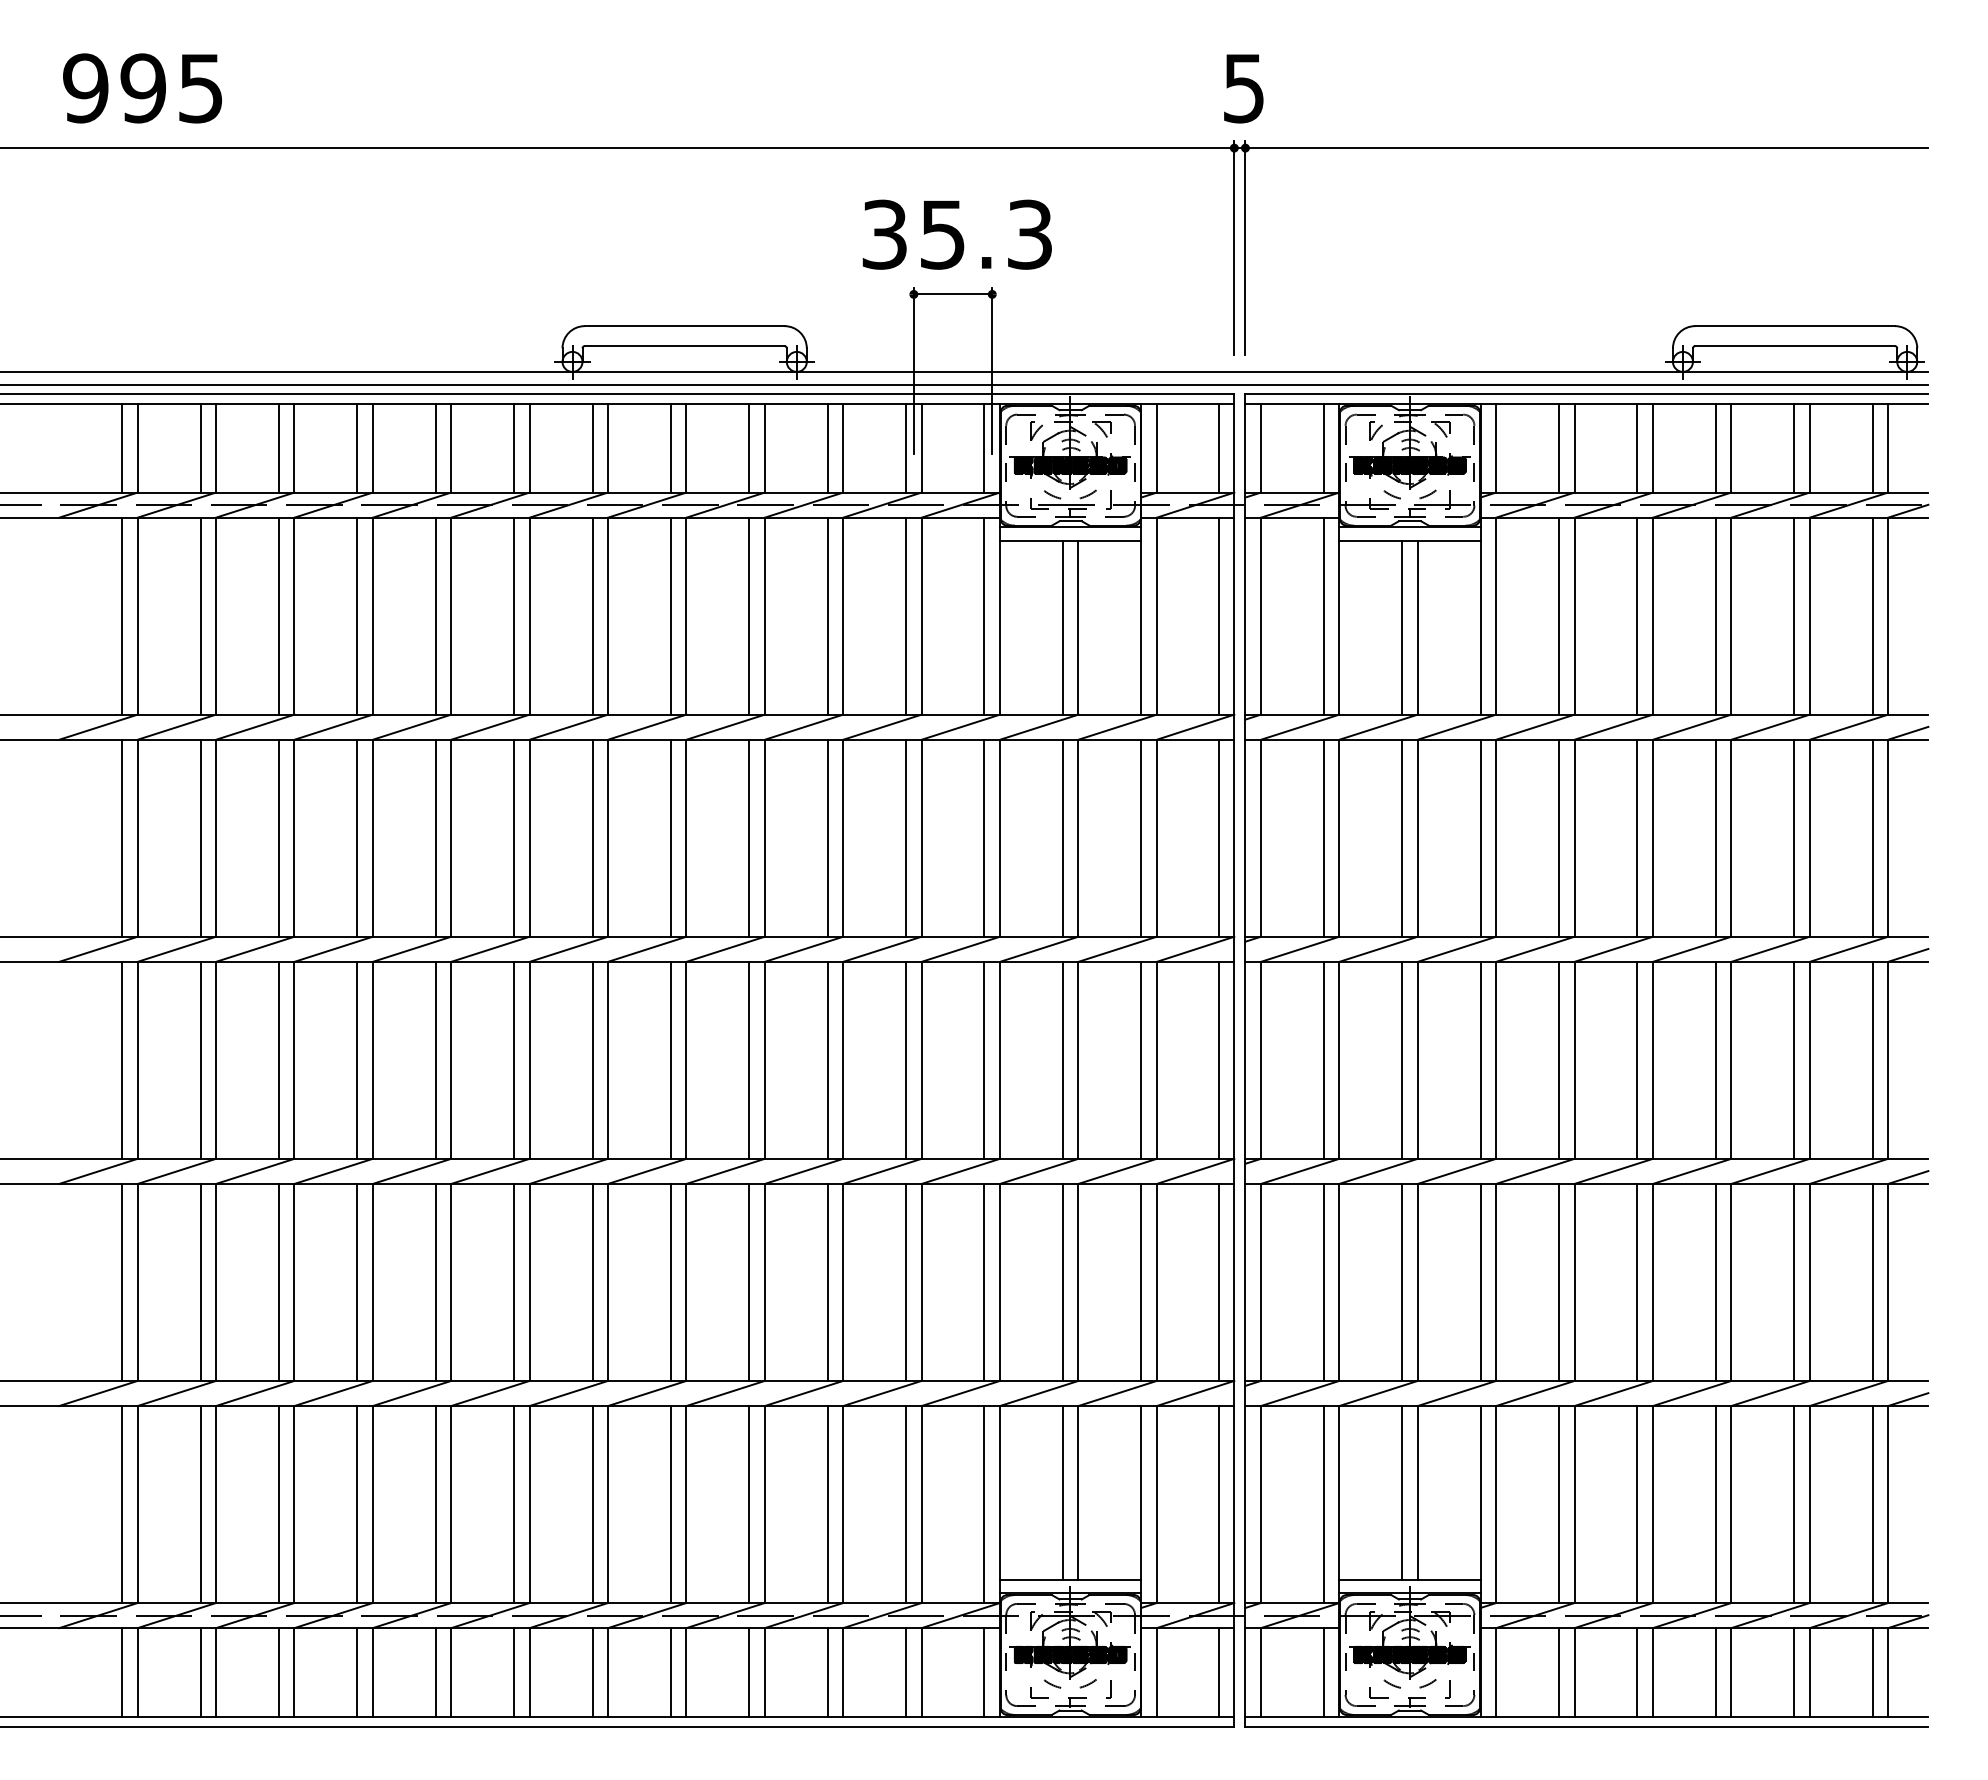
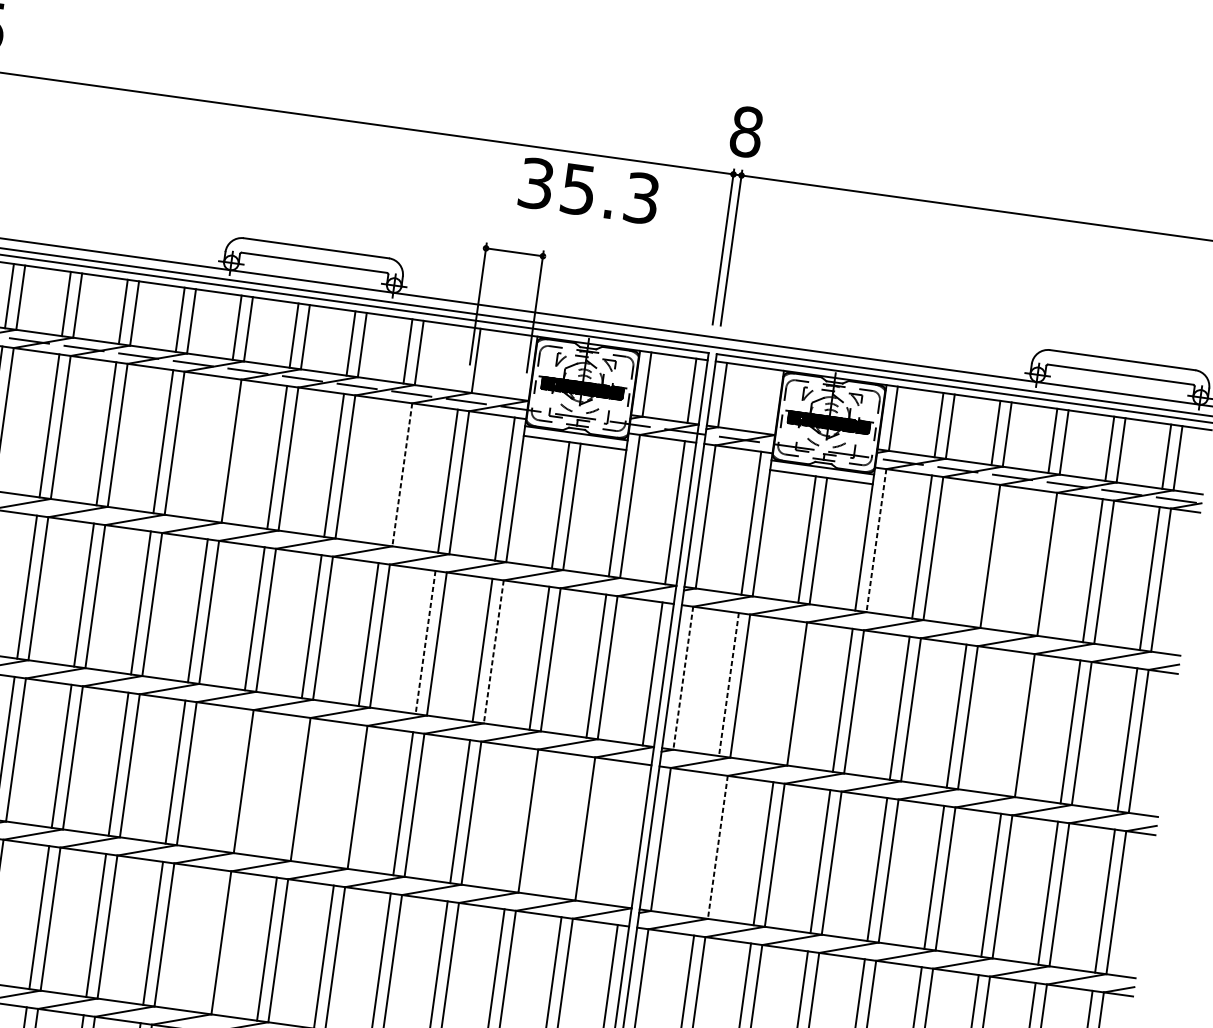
text: (1244, 88) -> (746, 132), 5 -> 8
text: (956, 234) -> (588, 190), moved
line: (906, 448) -> (465, 359), removed
line: (984, 448) -> (521, 367), removed
line: (1323, 448) -> (767, 401), removed
line: (592, 615) -> (220, 449), removed
line: (827, 615) -> (390, 472), removed
line: (1637, 615) -> (979, 554), removed
line: (1715, 615) -> (1035, 562), removed
line: (843, 616) -> (402, 475), solid -> dashed
line: (1496, 616) -> (876, 540), solid -> dashed
line: (1402, 837) -> (786, 691), removed
line: (1715, 837) -> (1013, 723), removed
line: (906, 838) -> (425, 642), solid -> dashed
line: (1000, 838) -> (494, 652), solid -> dashed
line: (1260, 838) -> (682, 678), solid -> dashed
line: (1323, 838) -> (728, 684), solid -> dashed
line: (670, 1059) -> (232, 779), removed
line: (749, 1059) -> (289, 787), removed
line: (827, 1059) -> (346, 795), removed
line: (1062, 1059) -> (516, 818), removed
line: (1141, 1059) -> (574, 826), removed
line: (1218, 1059) -> (630, 834), removed
line: (1323, 1059) -> (706, 845), removed
line: (1339, 1060) -> (717, 847), solid -> dashed
line: (670, 1281) -> (209, 940), removed

